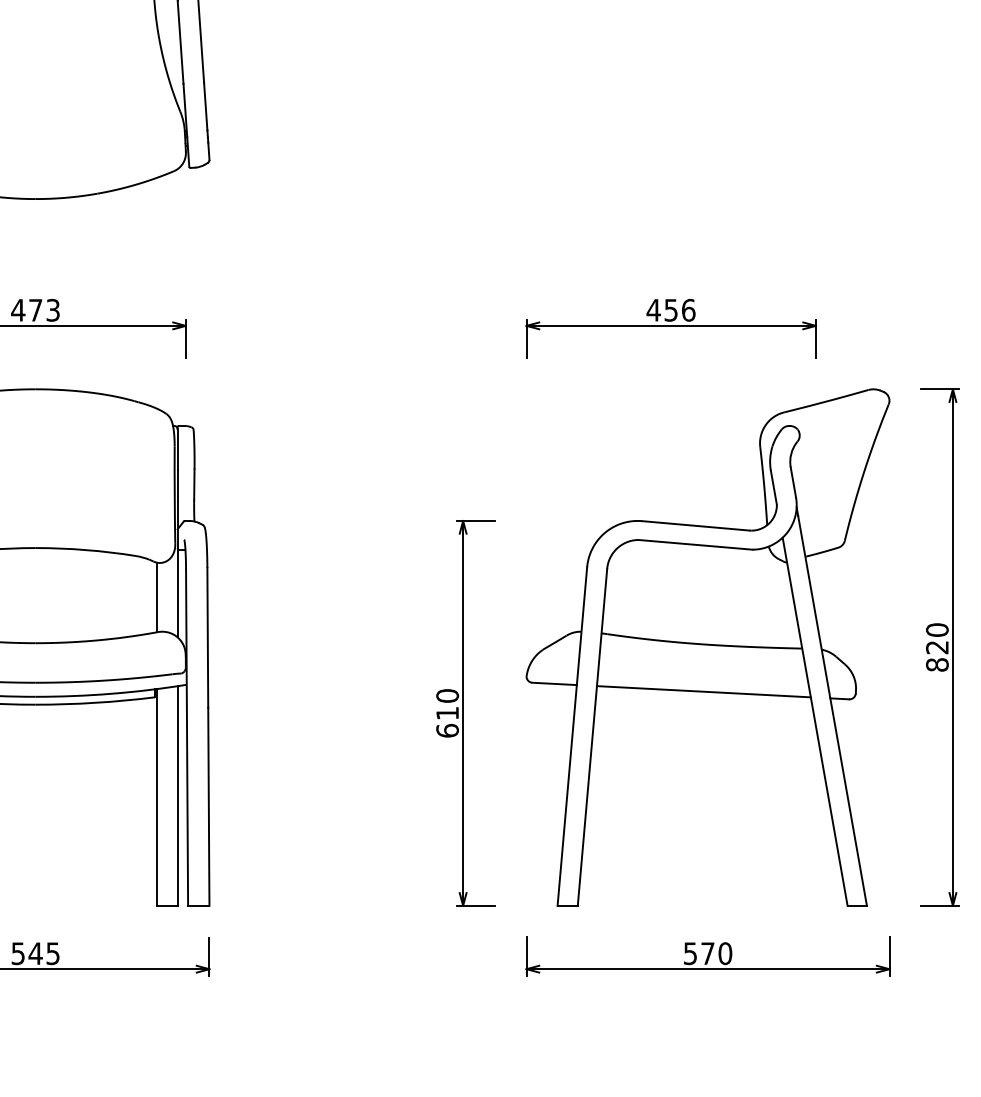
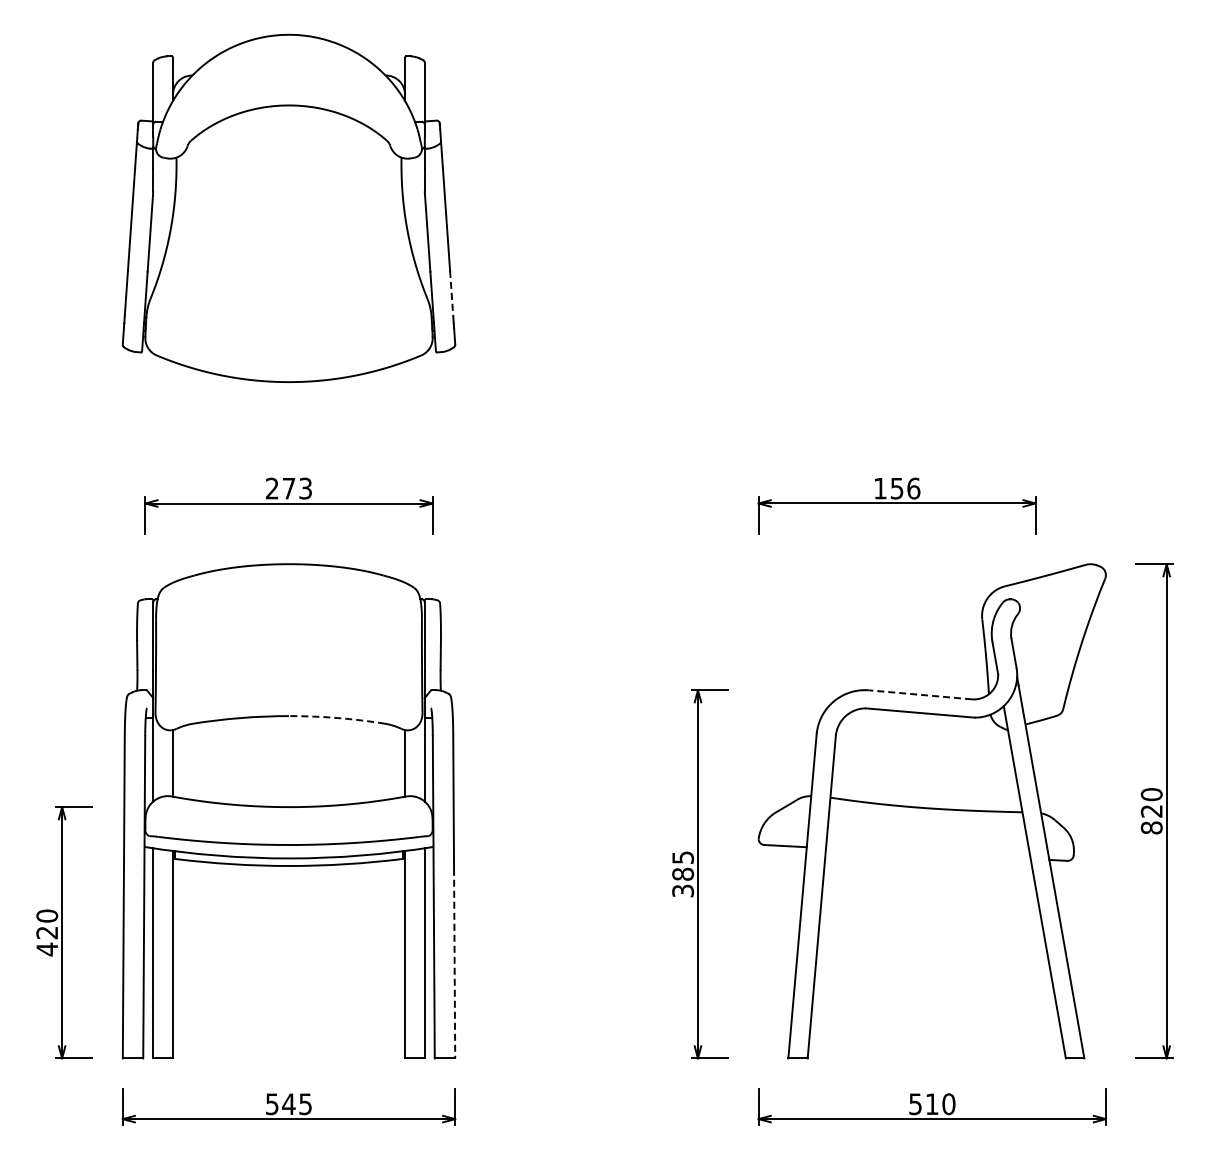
line: (205, 106) -> (451, 293), solid -> dashed
text: (18, 310) -> (272, 488), 473 -> 273
text: (653, 310) -> (880, 488), 456 -> 156
line: (695, 525) -> (920, 694), solid -> dashed
arc: (86, 550) -> (337, 718), solid -> dashed
line: (704, 691) -> (928, 853), removed
text: (448, 713) -> (683, 874), 610 -> 385
line: (208, 806) -> (454, 963), solid -> dashed
text: (708, 952) -> (932, 1103), 570 -> 510

